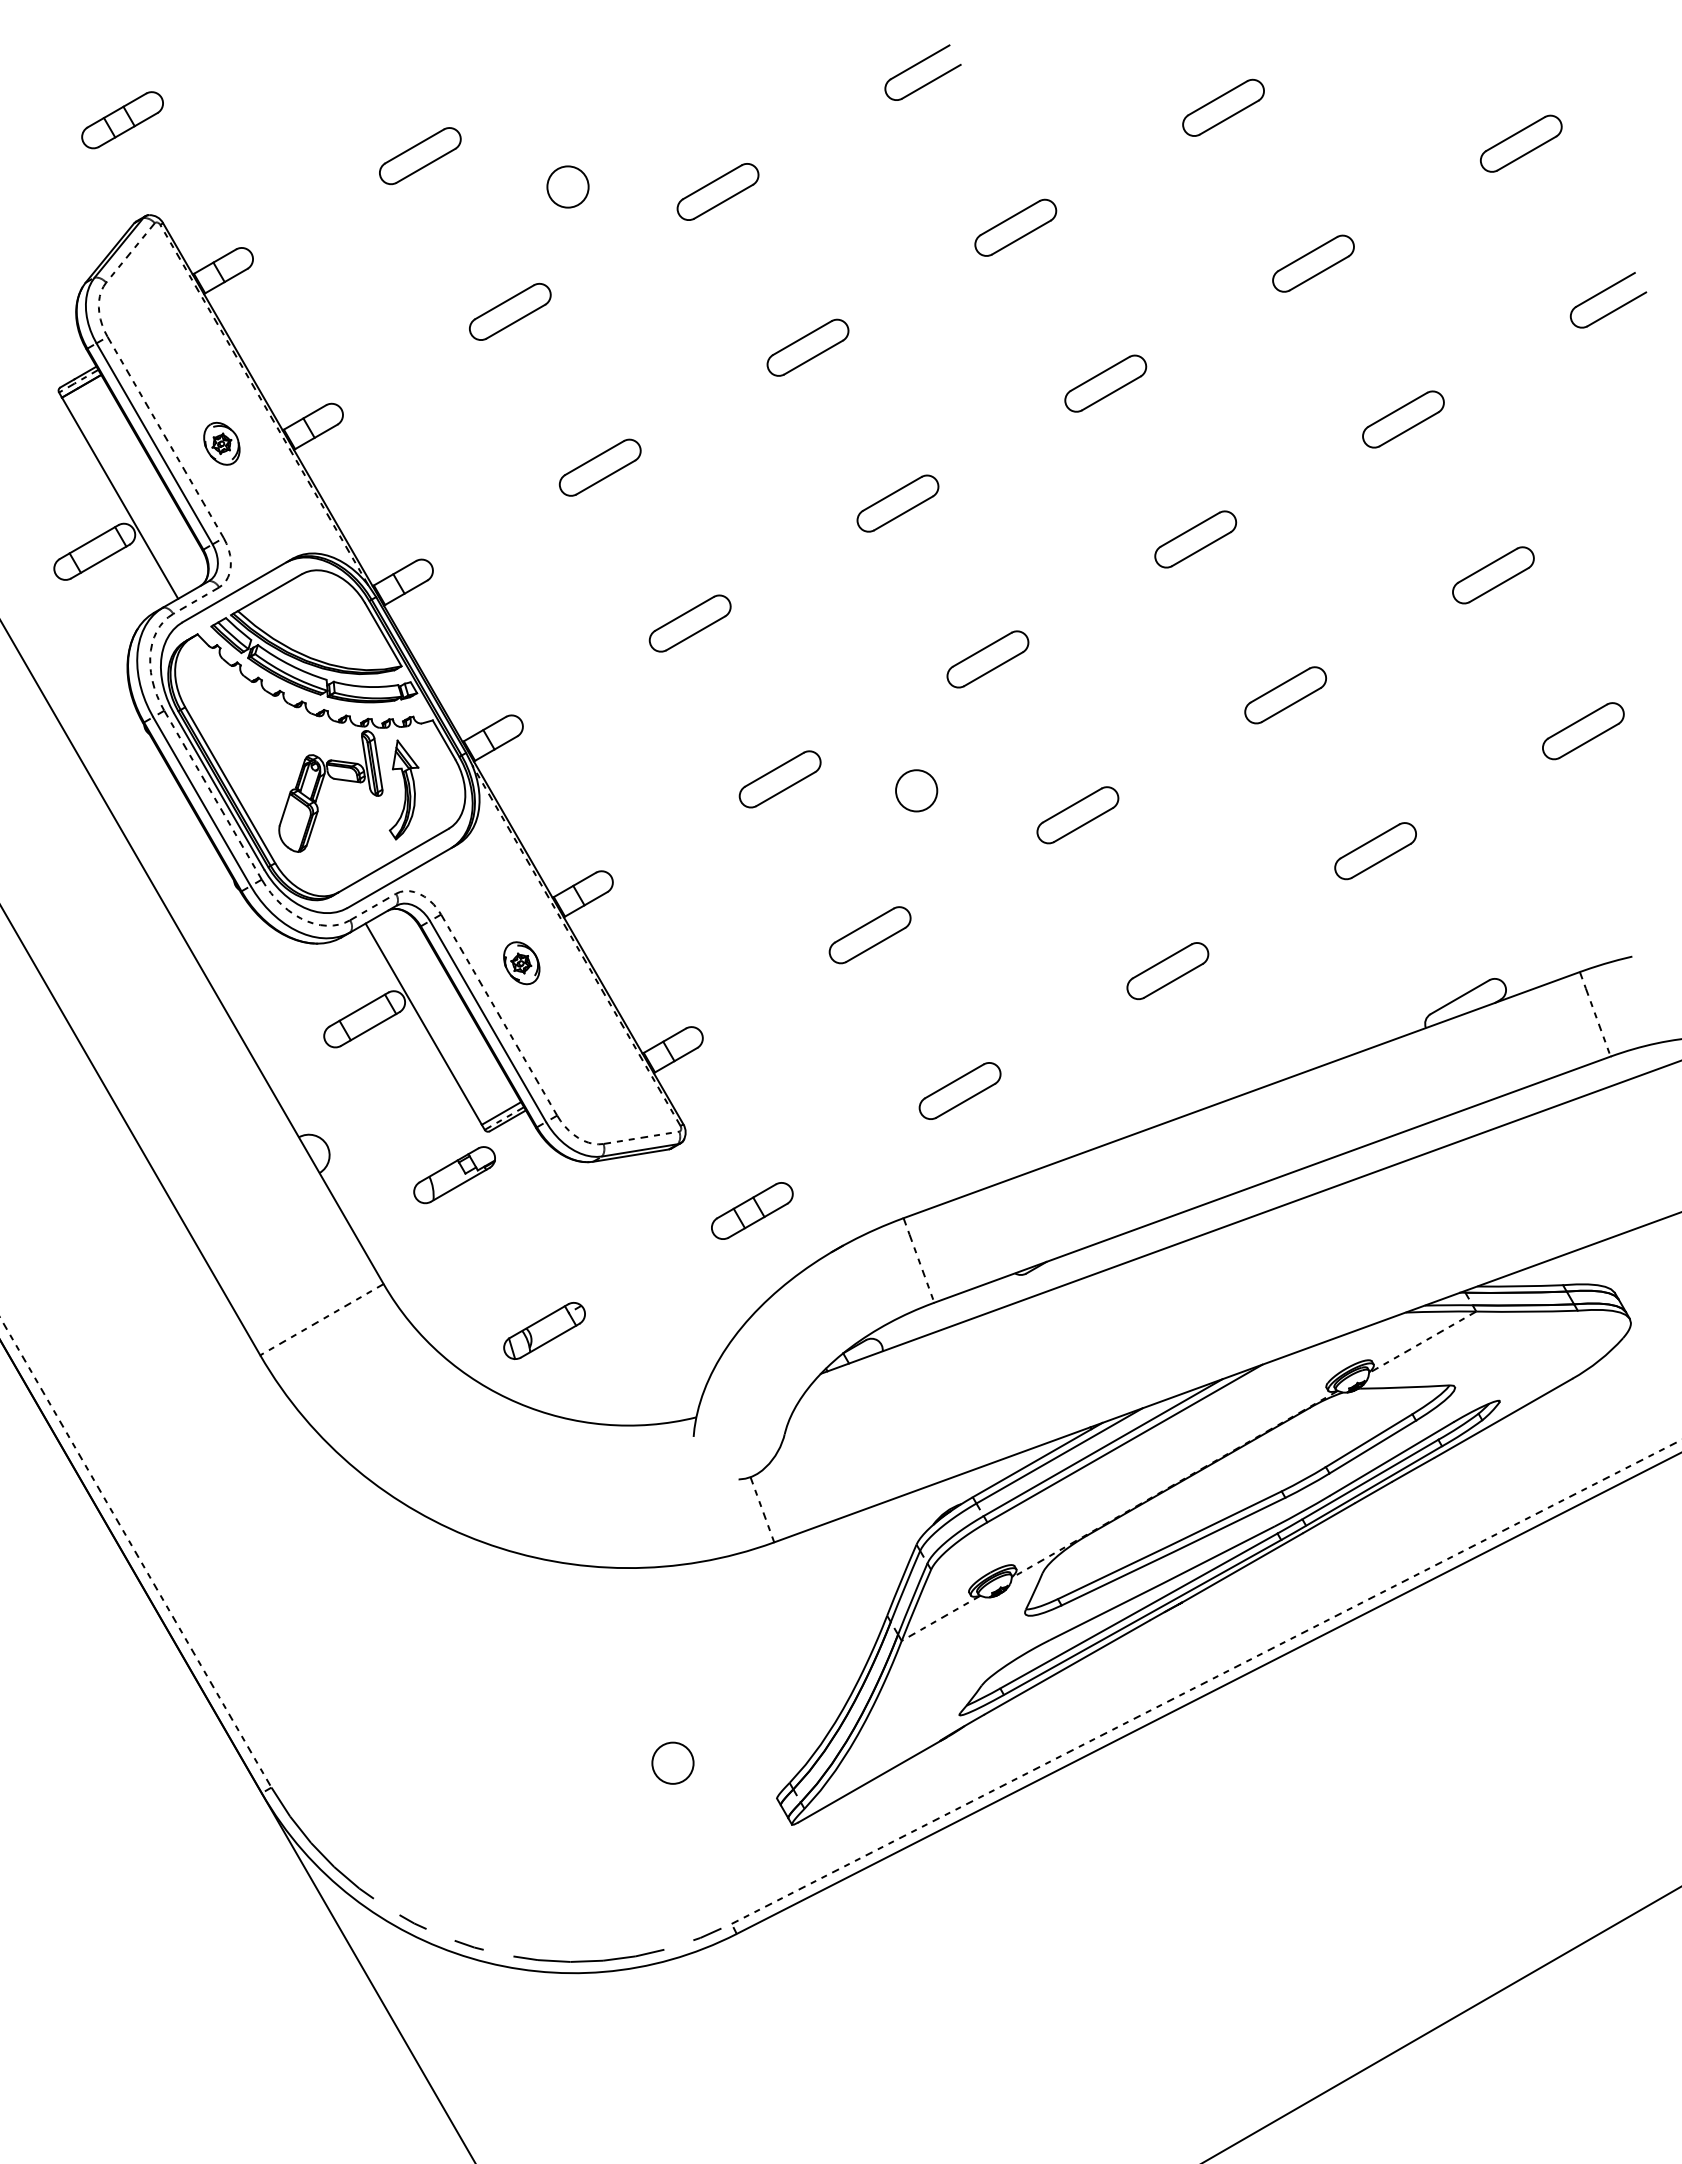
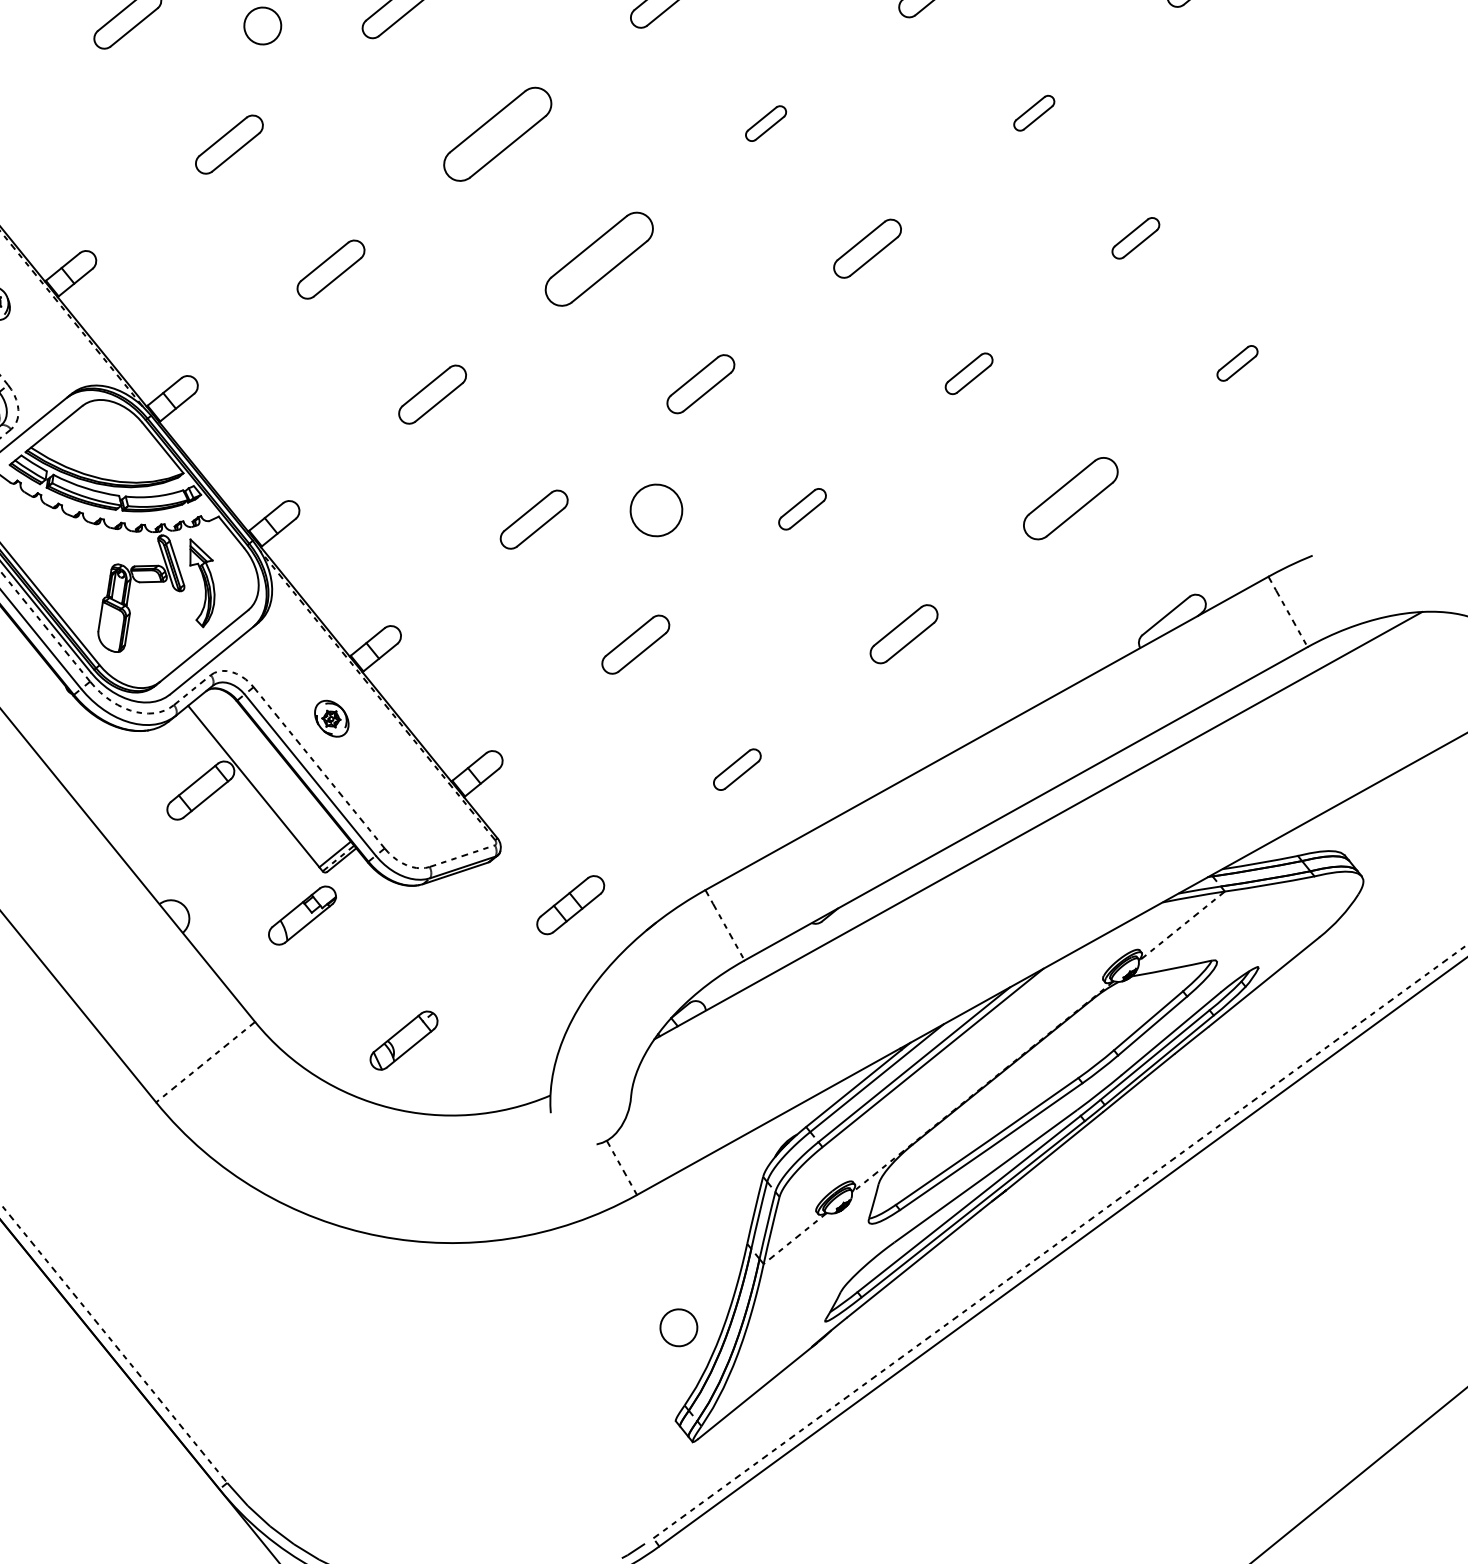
part: (807, 347) -> (497, 133), size x1.6
part: (1105, 383) -> (765, 123), size x0.6
part: (1403, 419) -> (1034, 113), size x0.6
part: (897, 503) -> (598, 259), size x1.6
part: (1493, 575) -> (1135, 238), size x0.7
part: (1285, 695) -> (969, 373), size x0.7
part: (1583, 731) -> (1237, 363), size x0.6
circle: (916, 790) -> (656, 510), size x1.4
part: (1077, 815) -> (802, 509), size x0.7
part: (1375, 851) -> (1070, 499), size x1.4
part: (959, 1090) -> (736, 769), size x0.7
circle: (672, 1762) -> (678, 1327), moved

